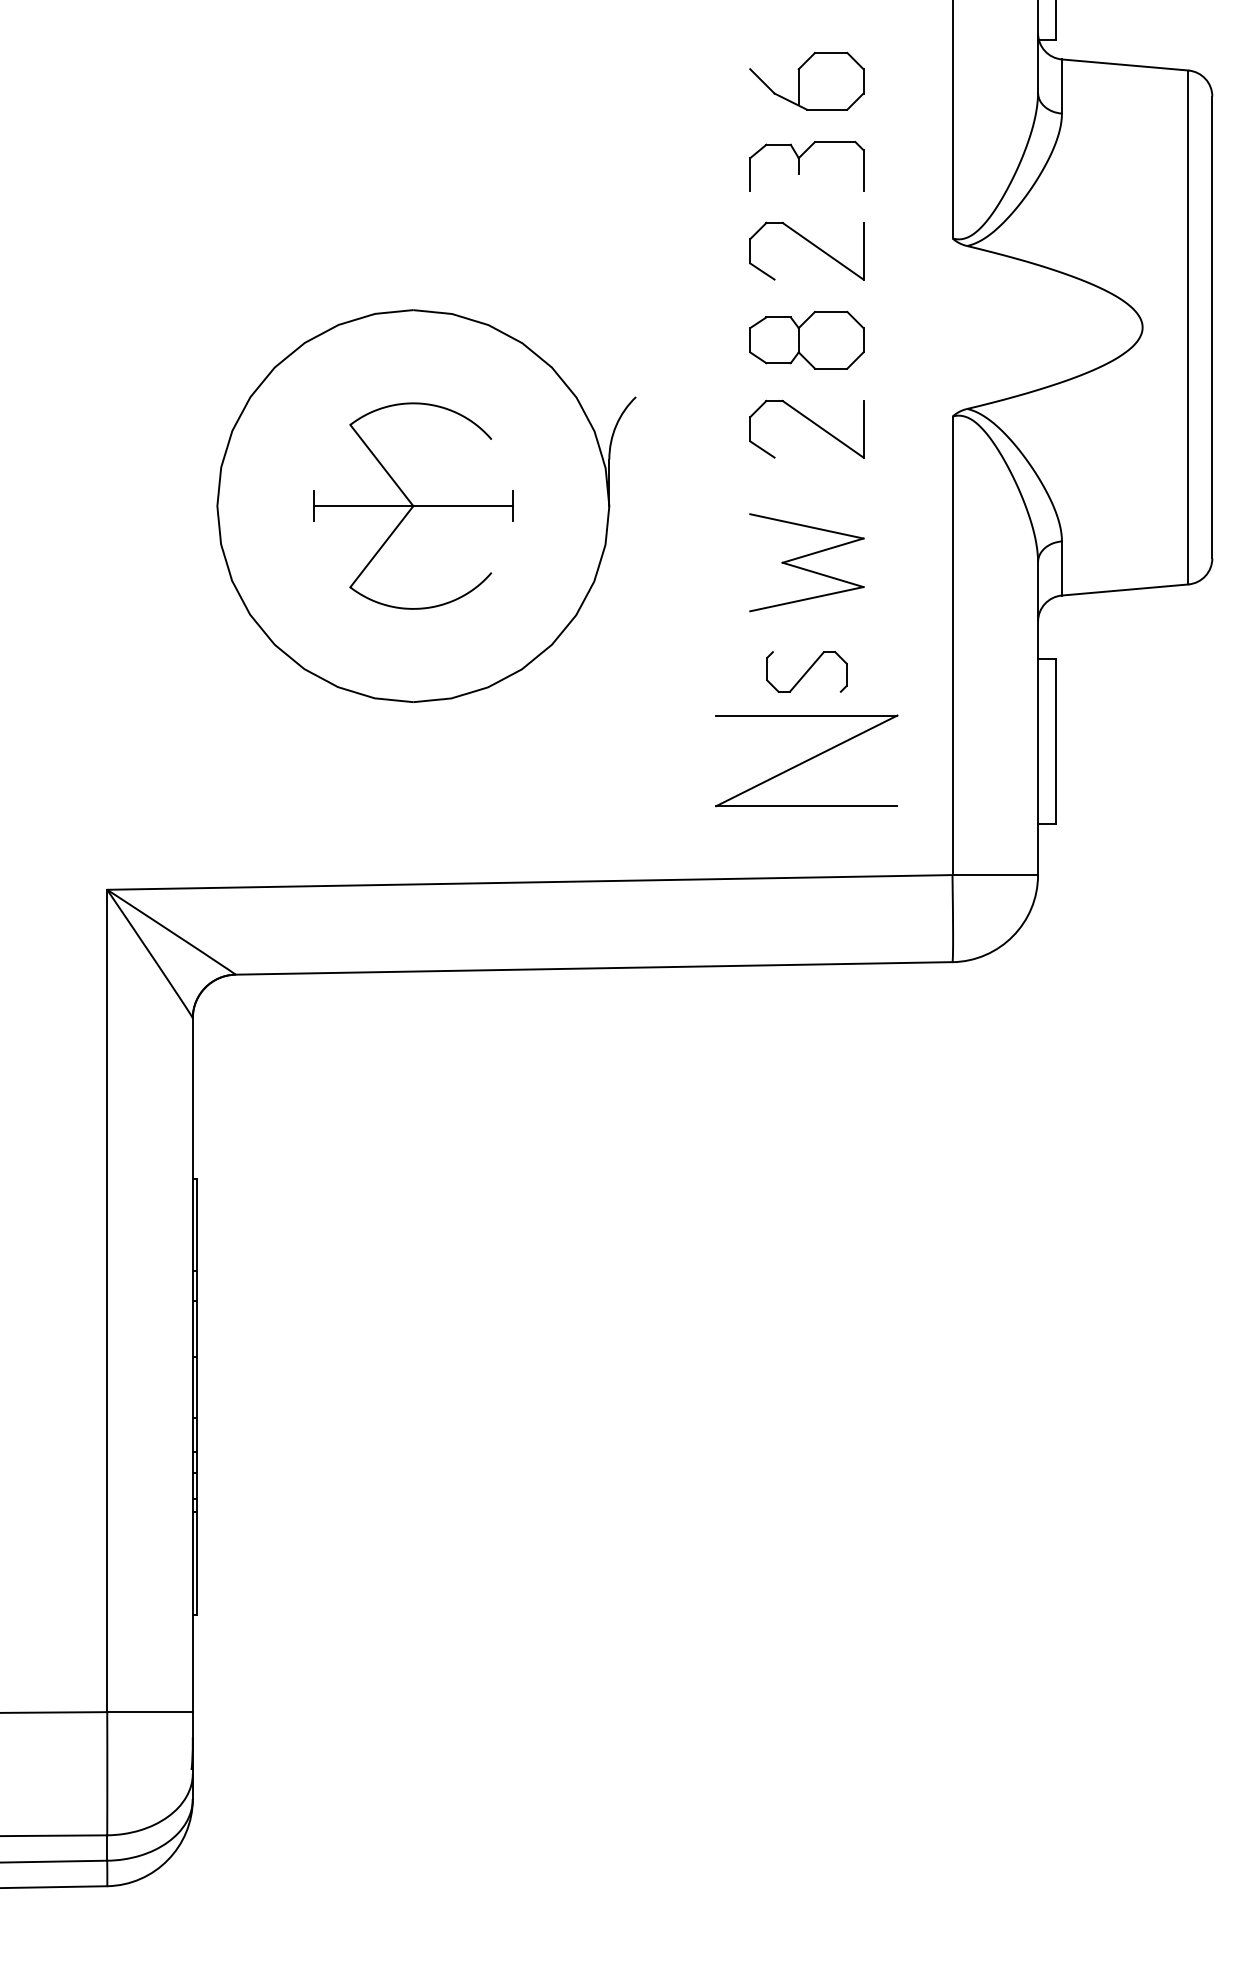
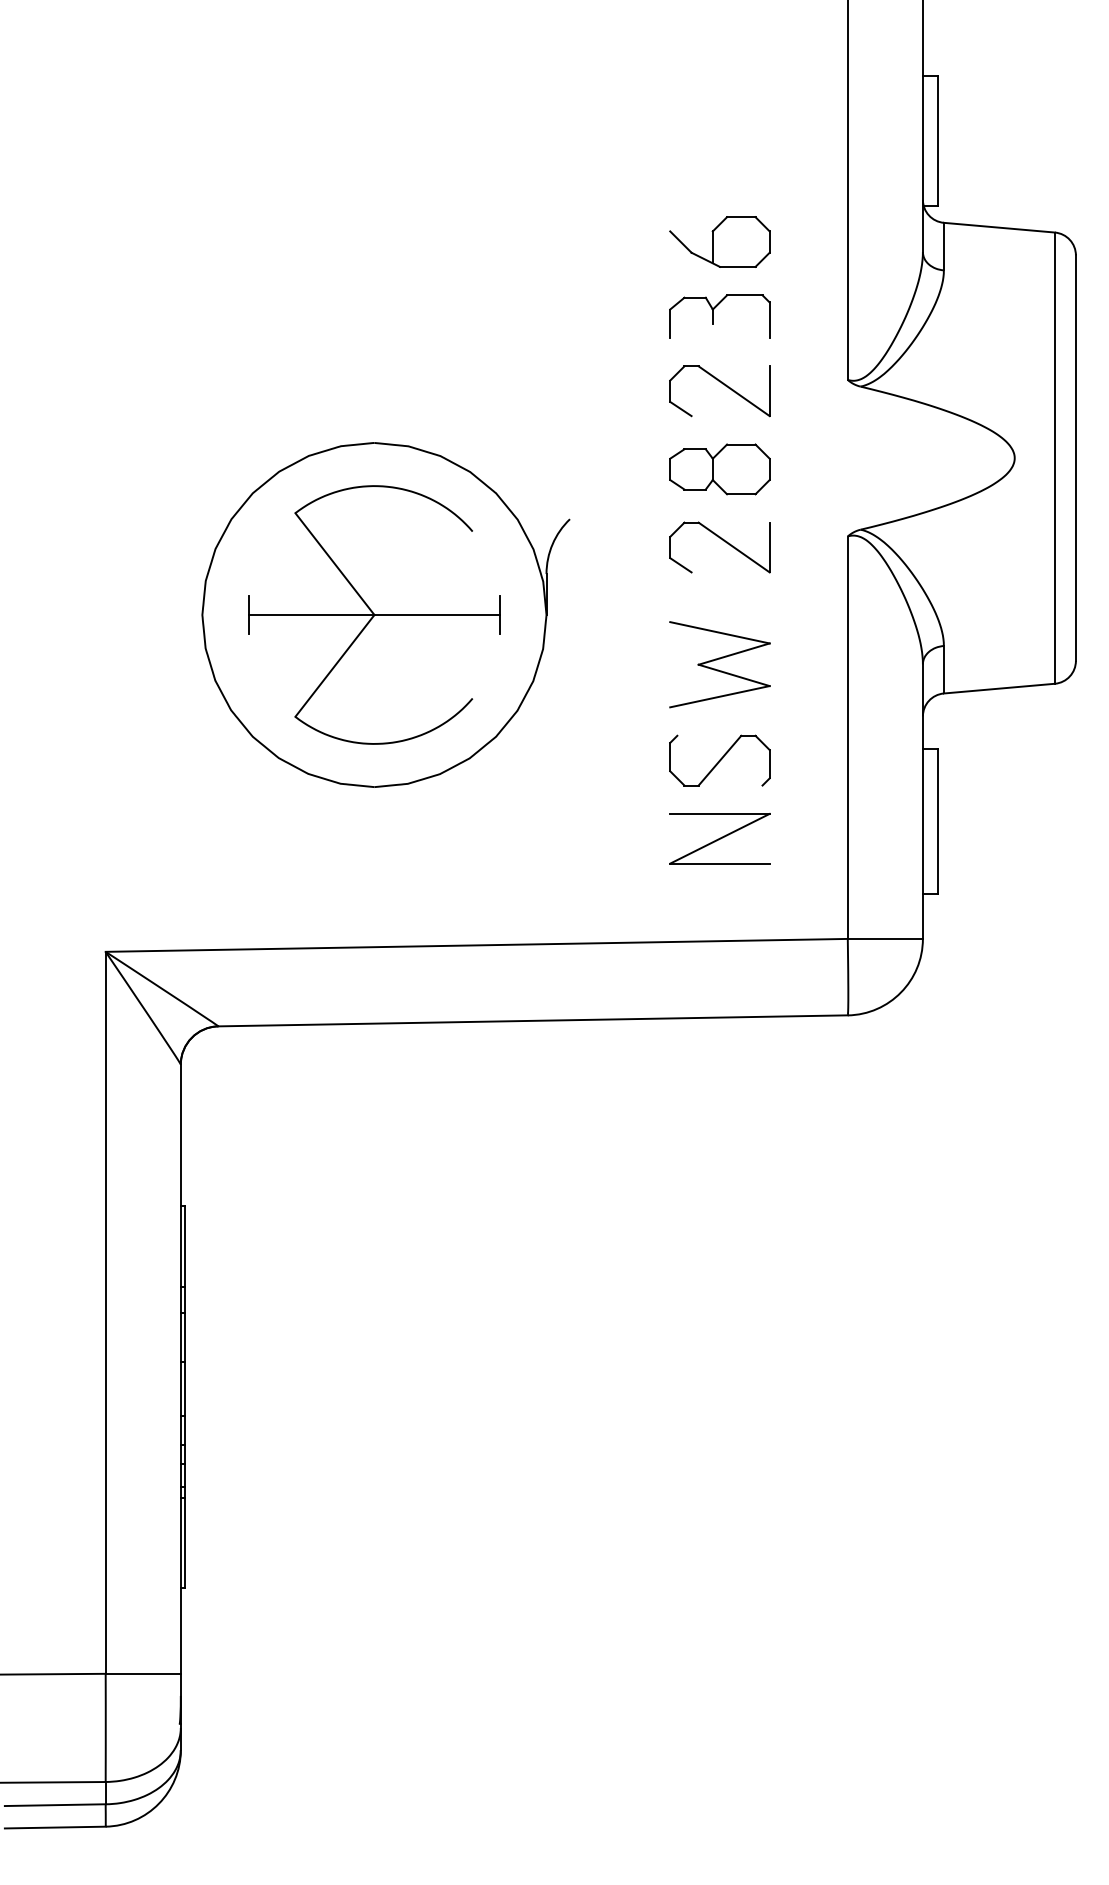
part: (413, 505) -> (374, 614), size x1.43
part: (806, 671) -> (719, 760), size x1.43
part: (806, 760) -> (719, 838), size x0.62

